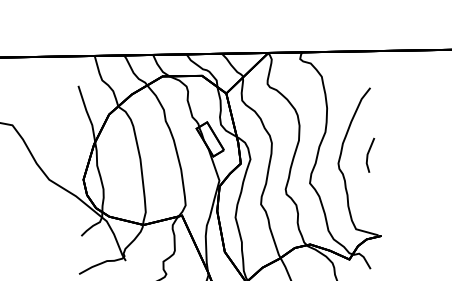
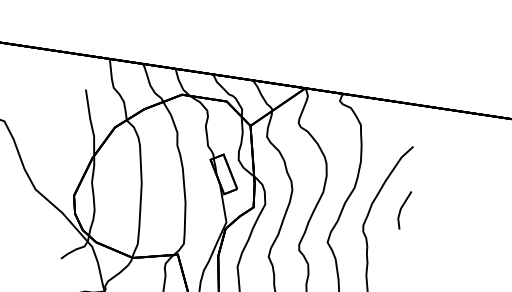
line: (368, 154) -> (401, 208), moved

